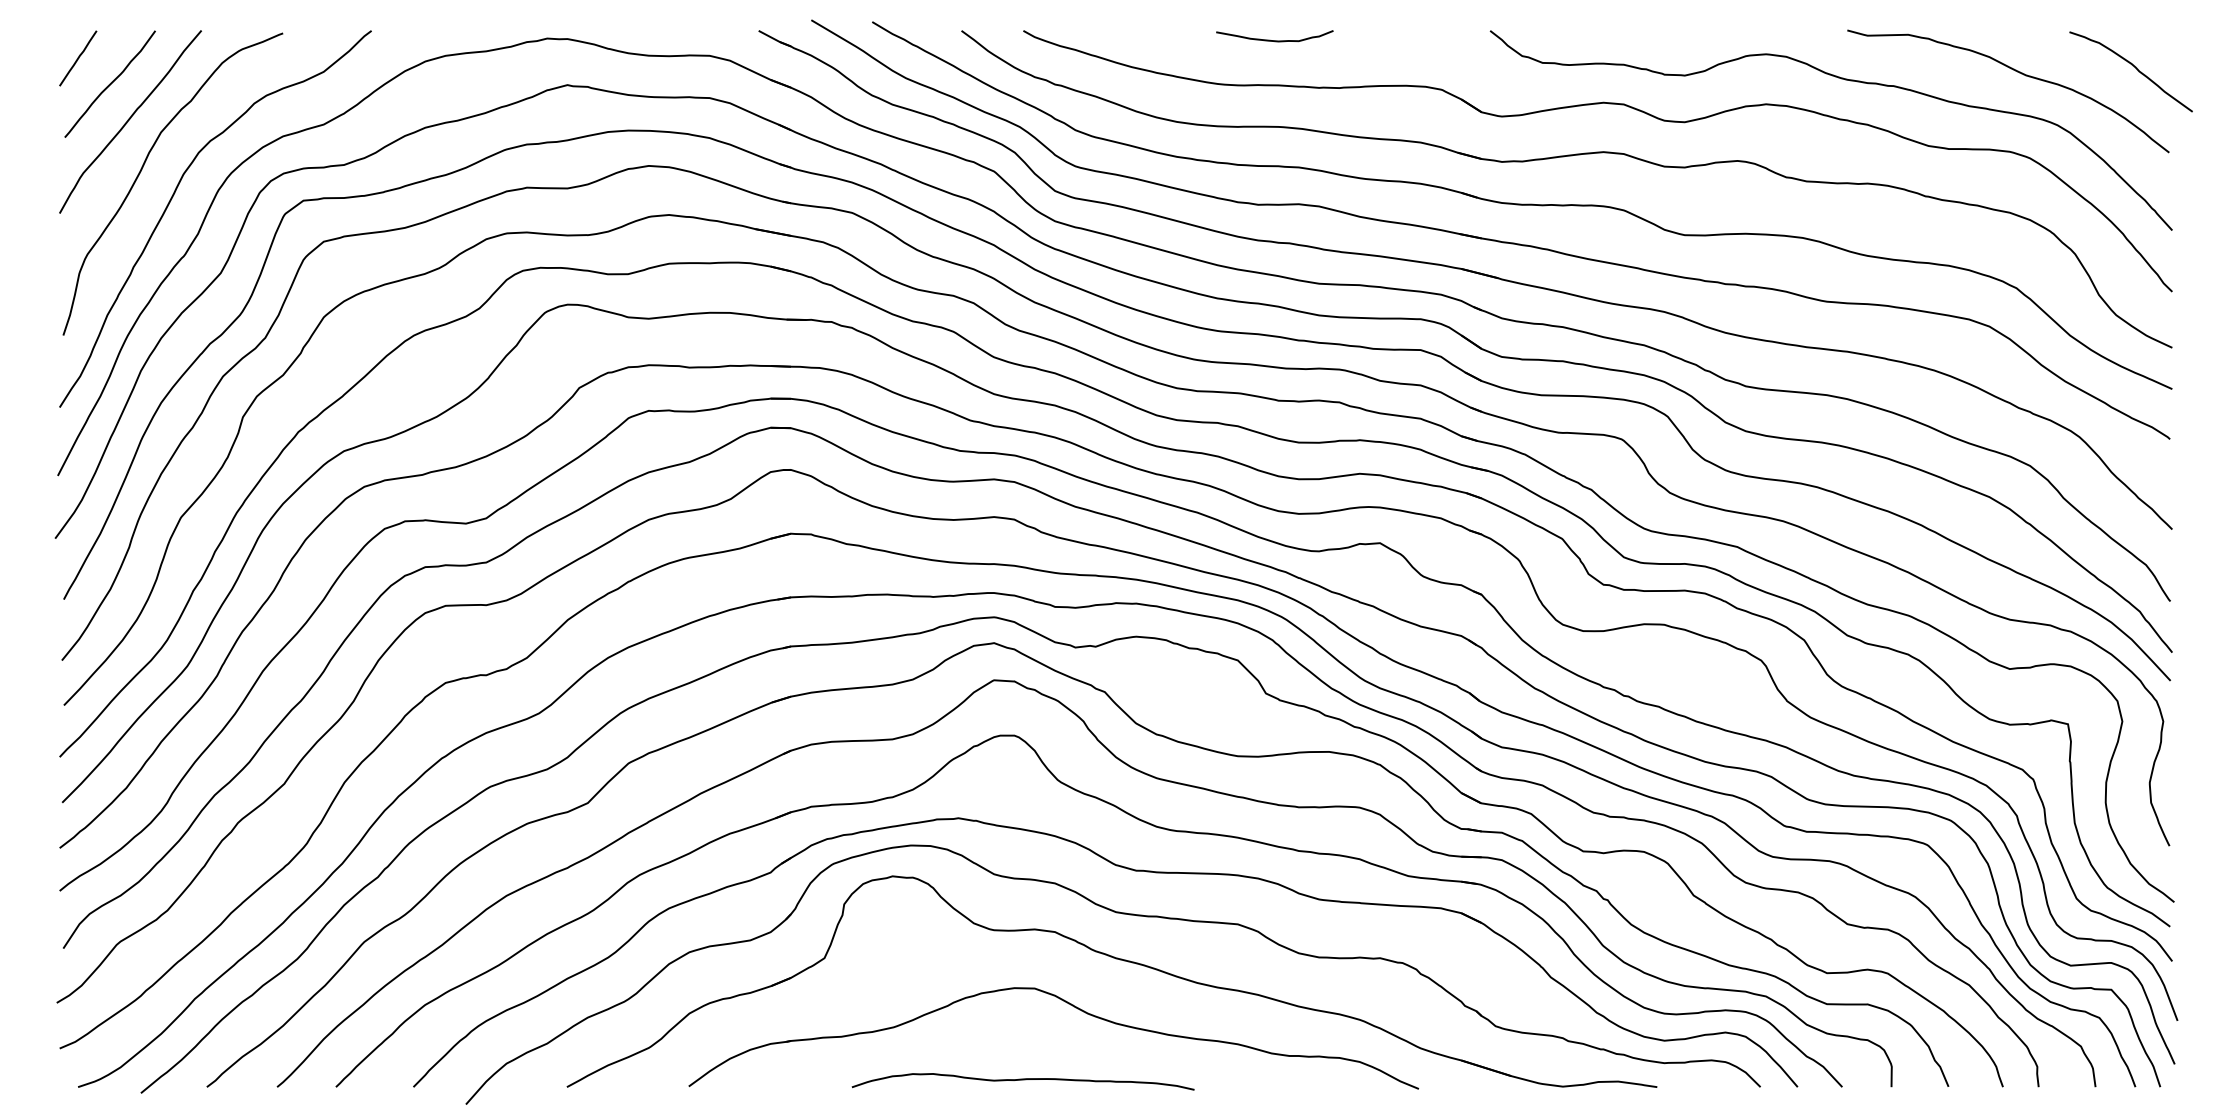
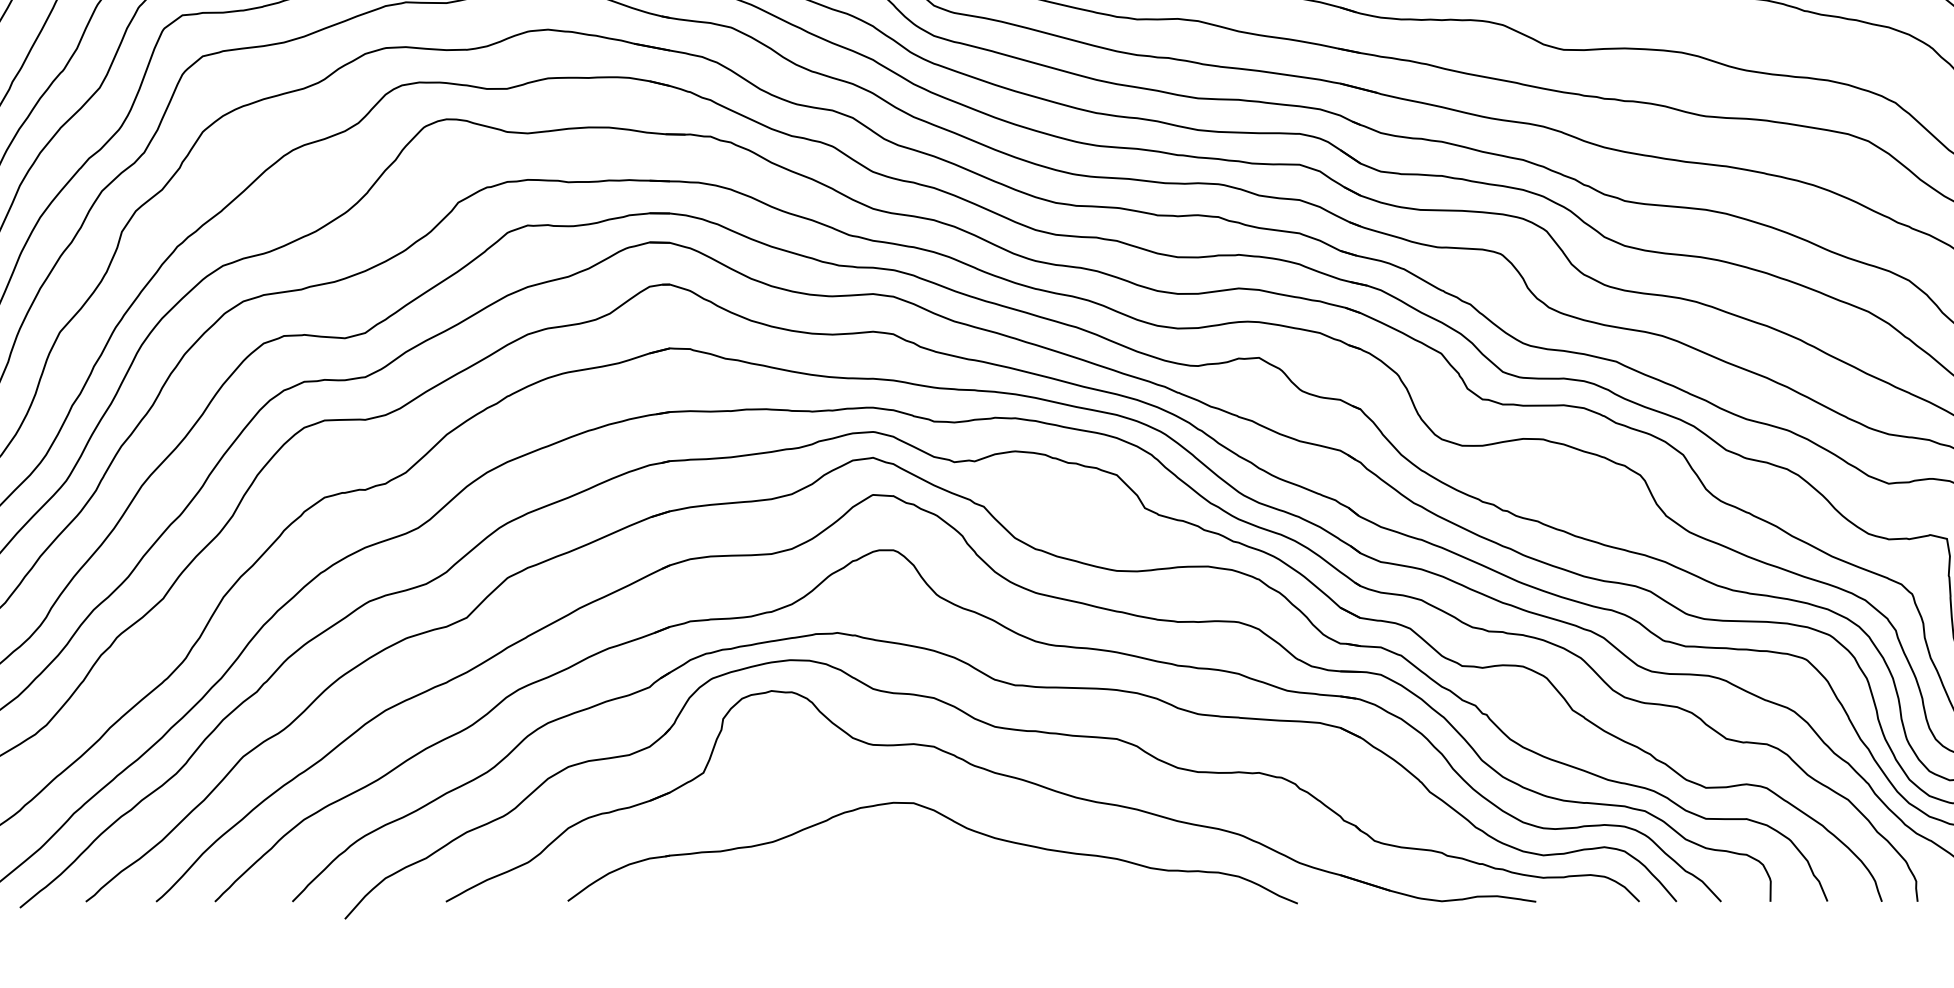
curve: (1022, 1080) -> (901, 895), removed

